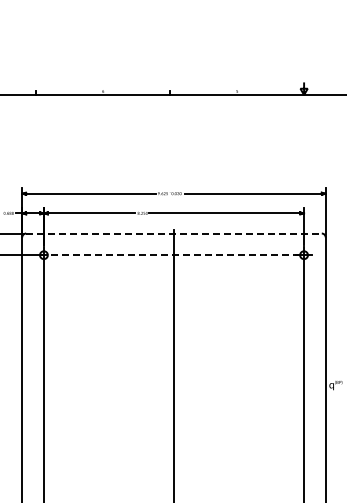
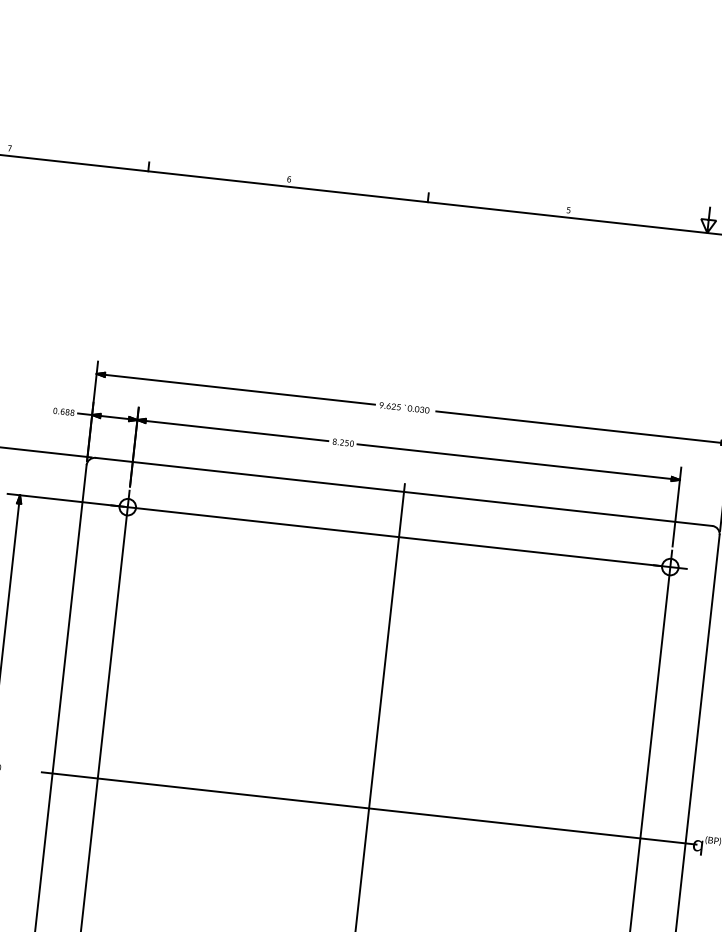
line: (173, 233) -> (403, 491), dashed -> solid
line: (167, 255) -> (385, 536), dashed -> solid
line: (173, 385) -> (368, 808), added

